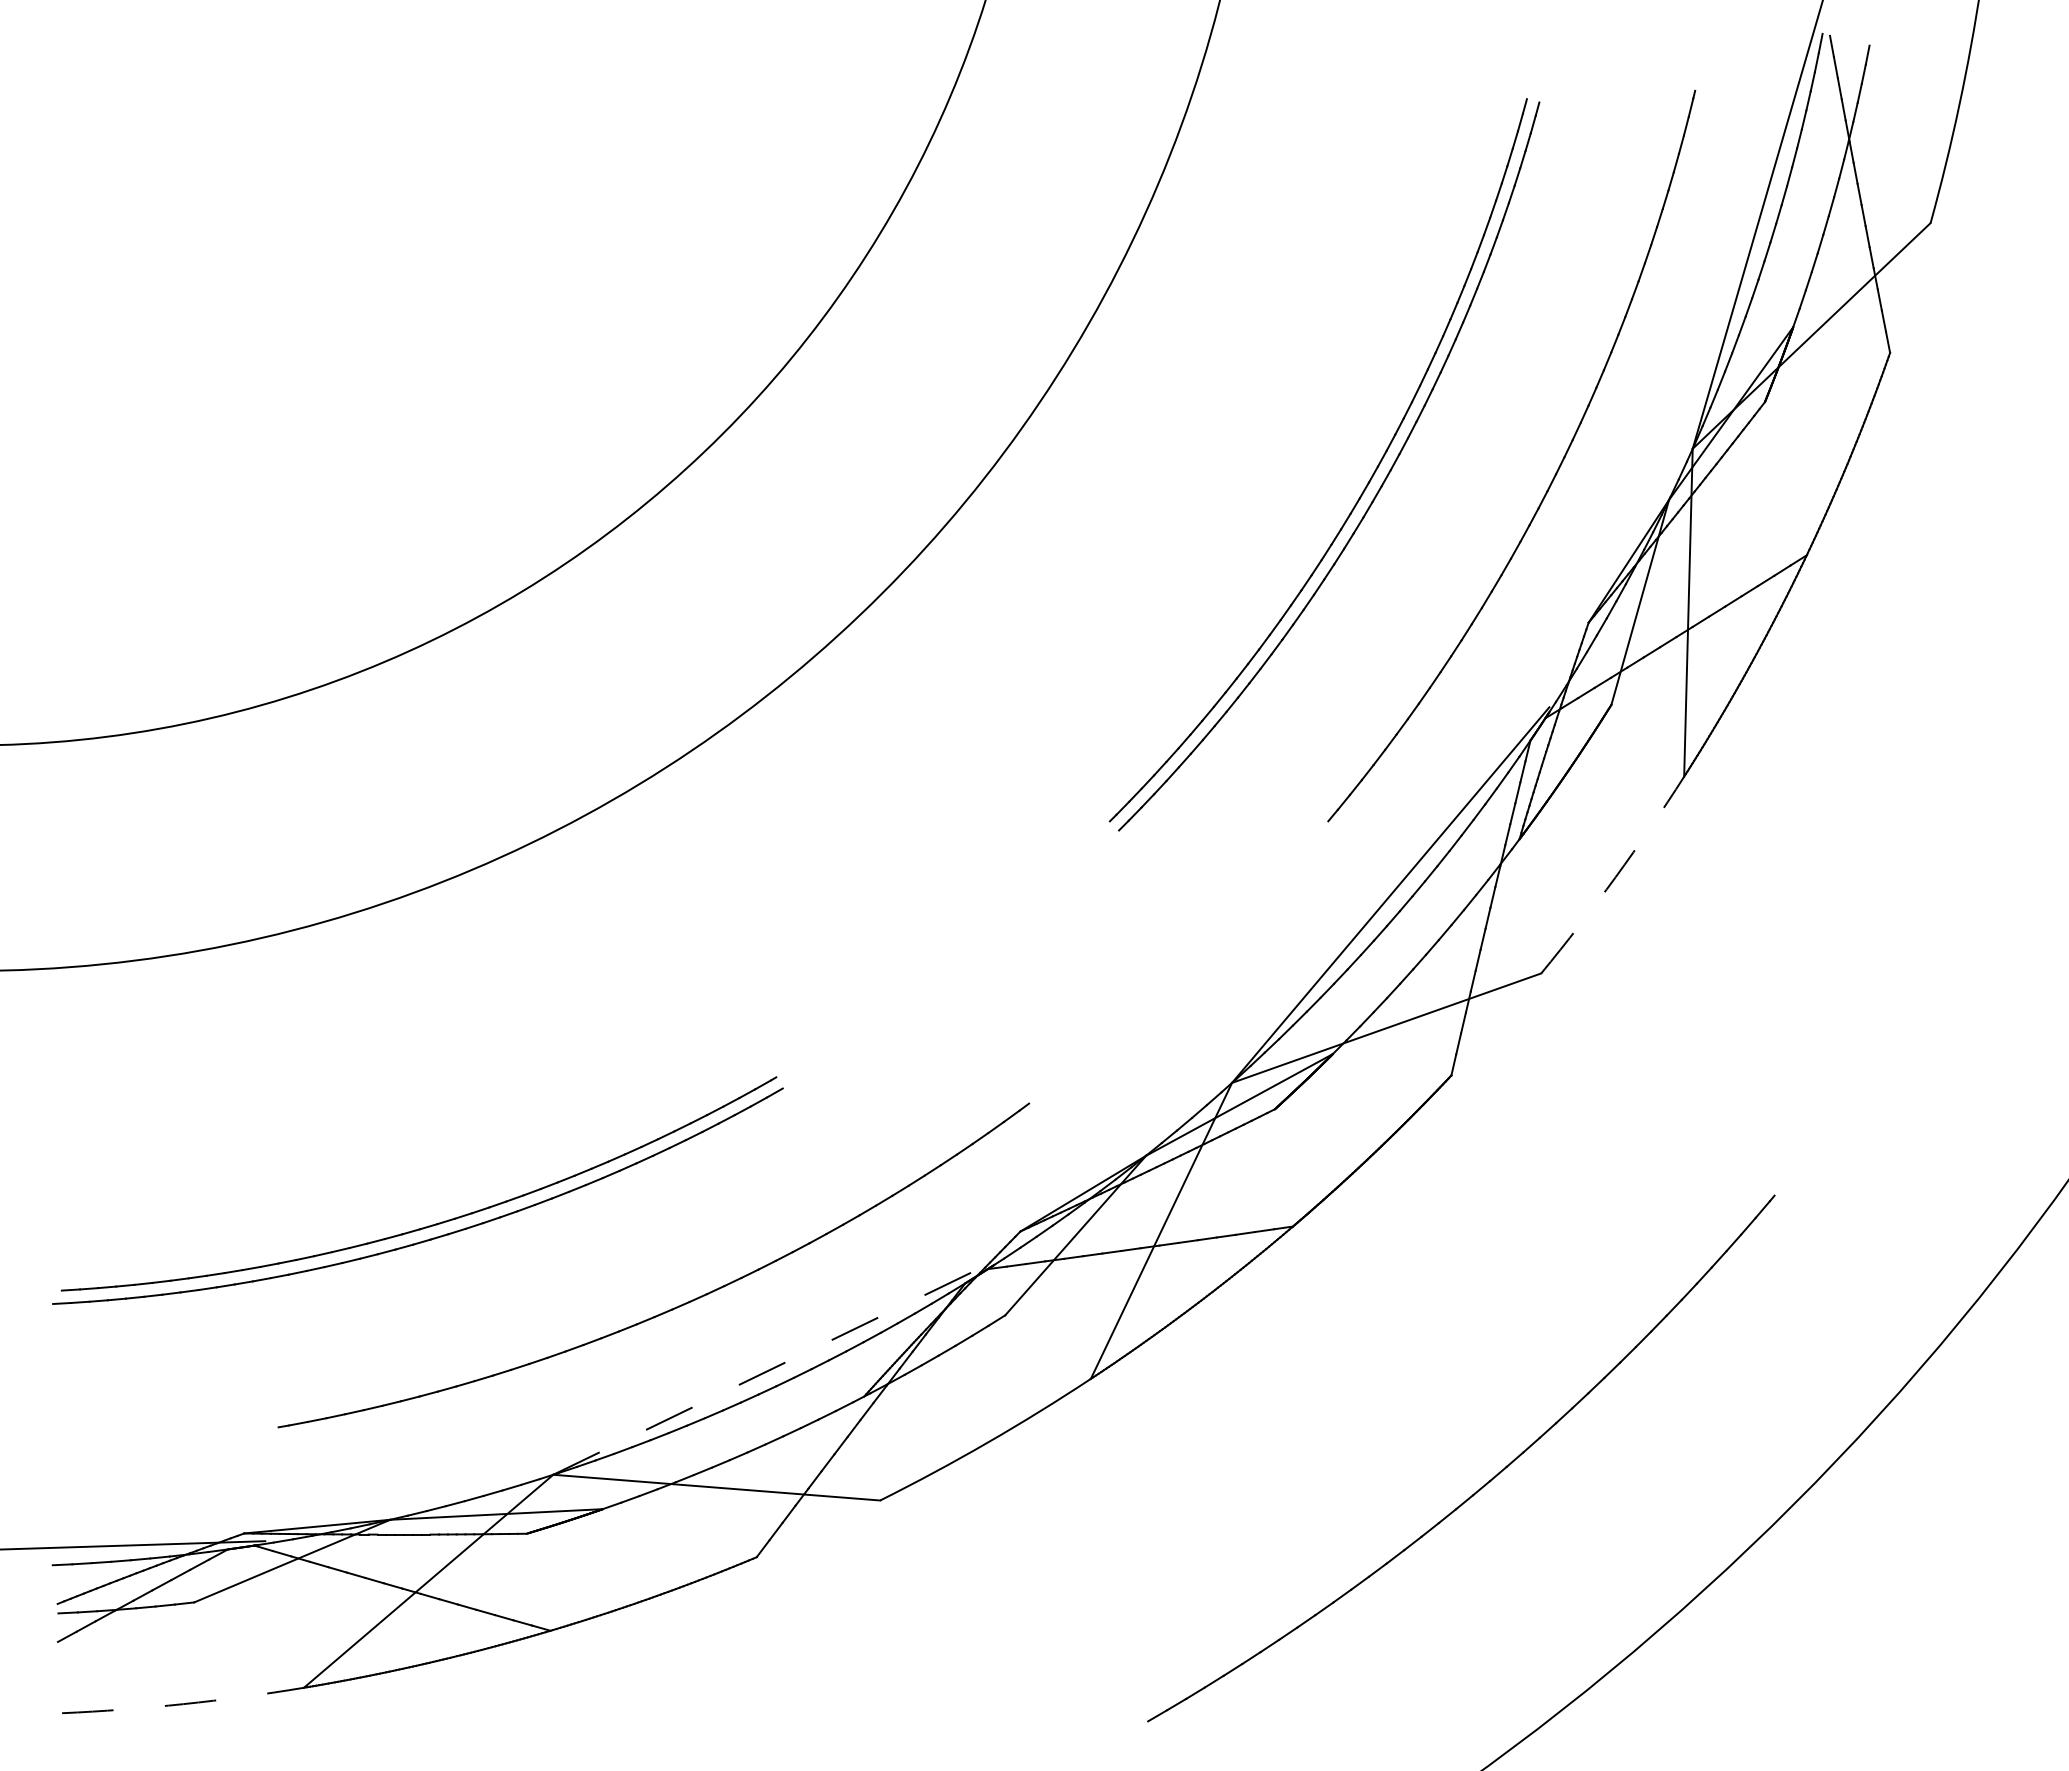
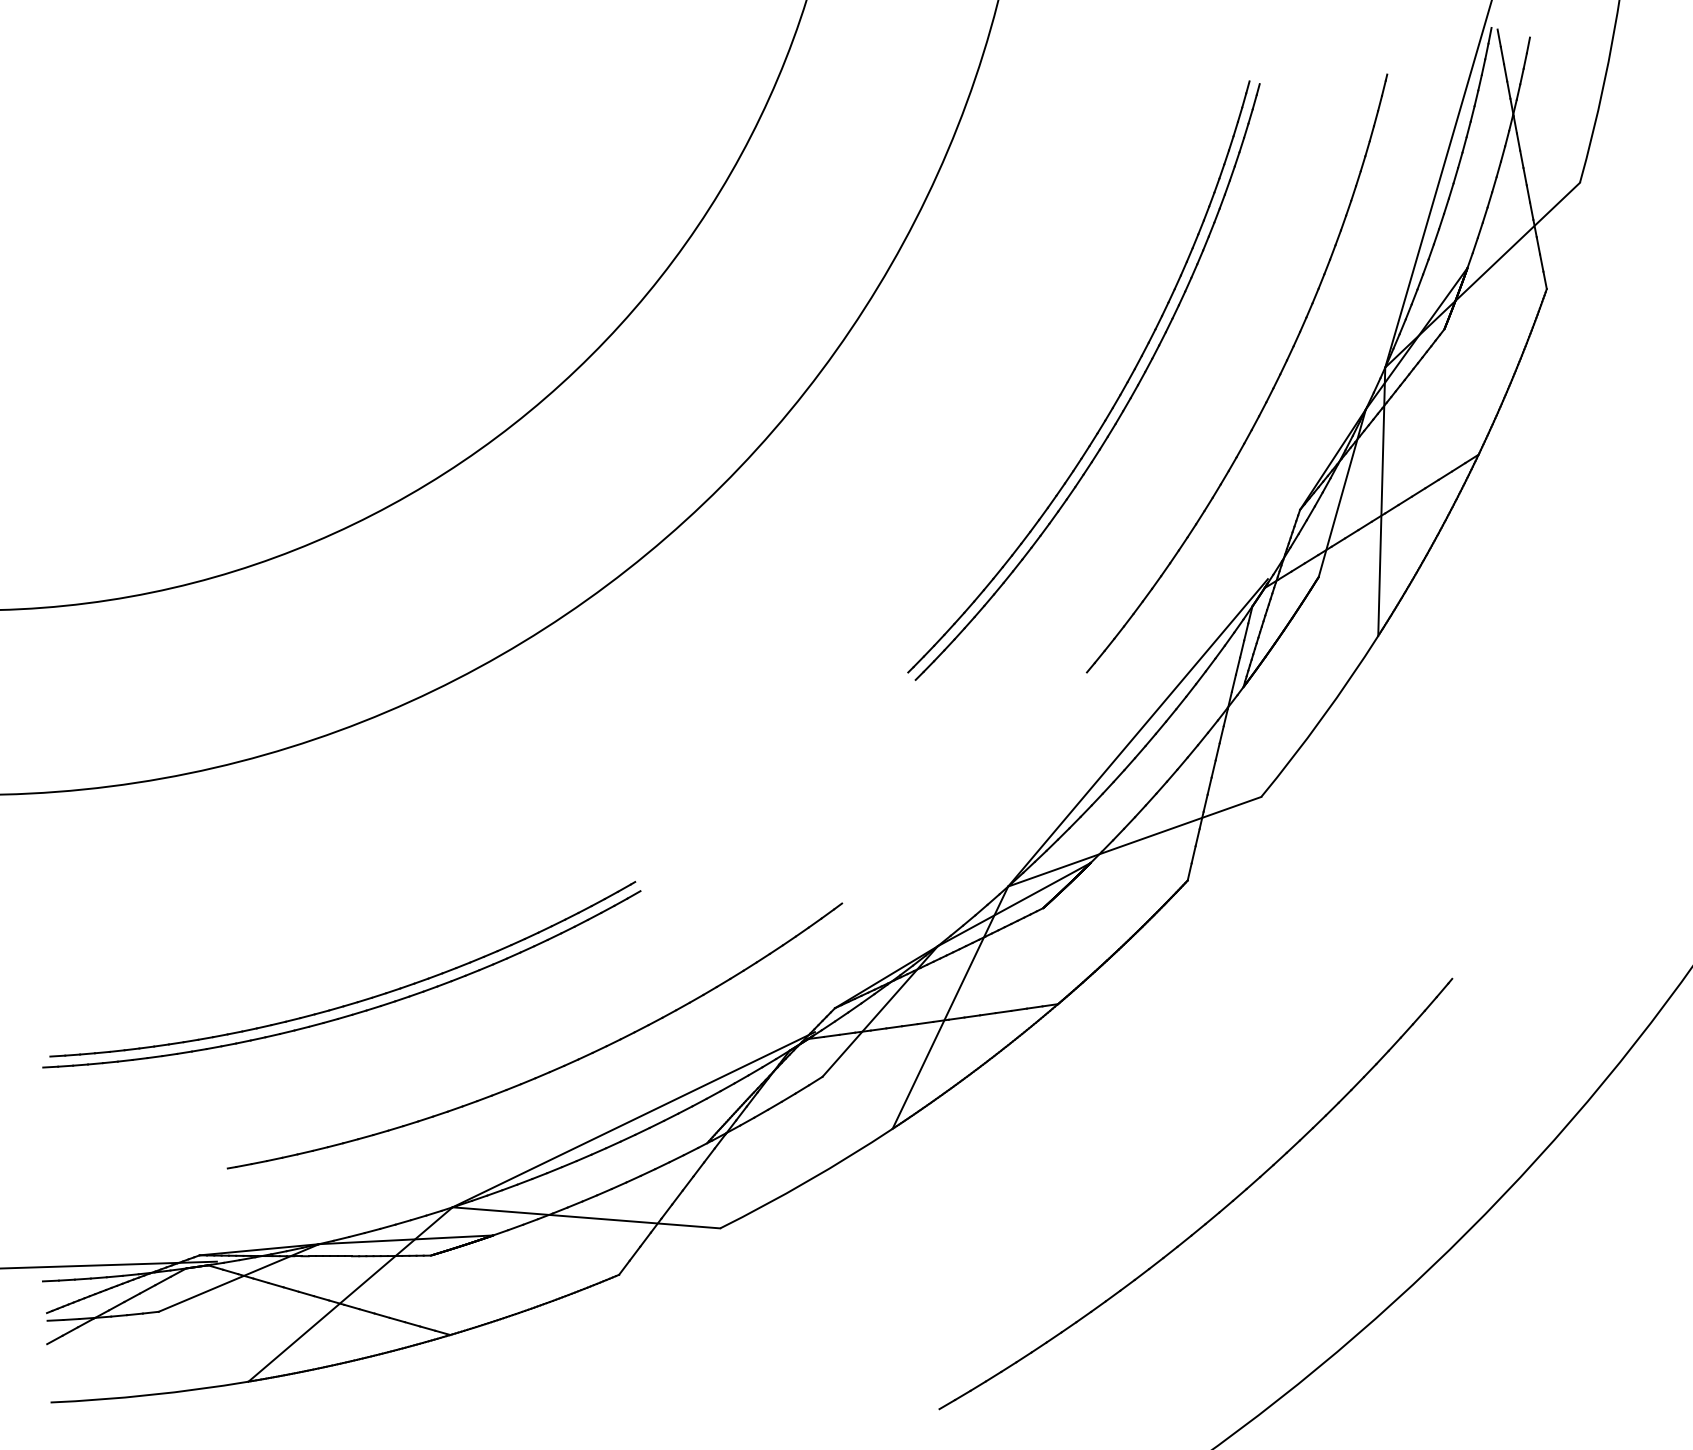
arc: (1615, 877) -> (1322, 718), dashed -> solid
line: (774, 1367) -> (633, 1119), dashed -> solid
arc: (183, 1704) -> (149, 1395), dashed -> solid

